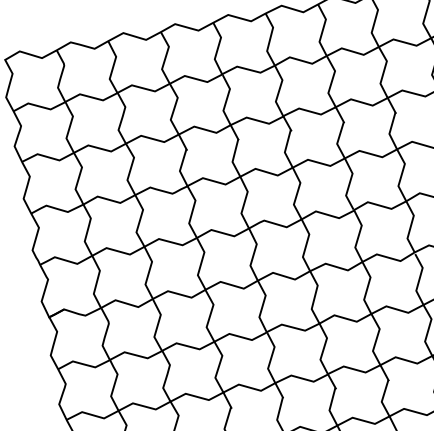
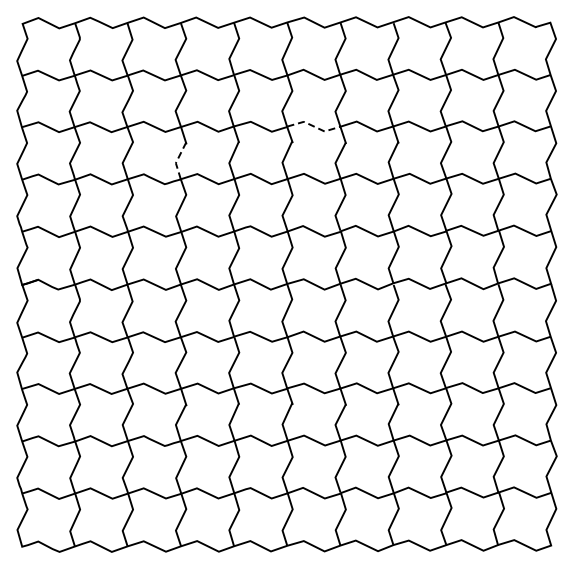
line: (309, 111) -> (313, 126), solid -> dashed
line: (181, 168) -> (177, 160), solid -> dashed

